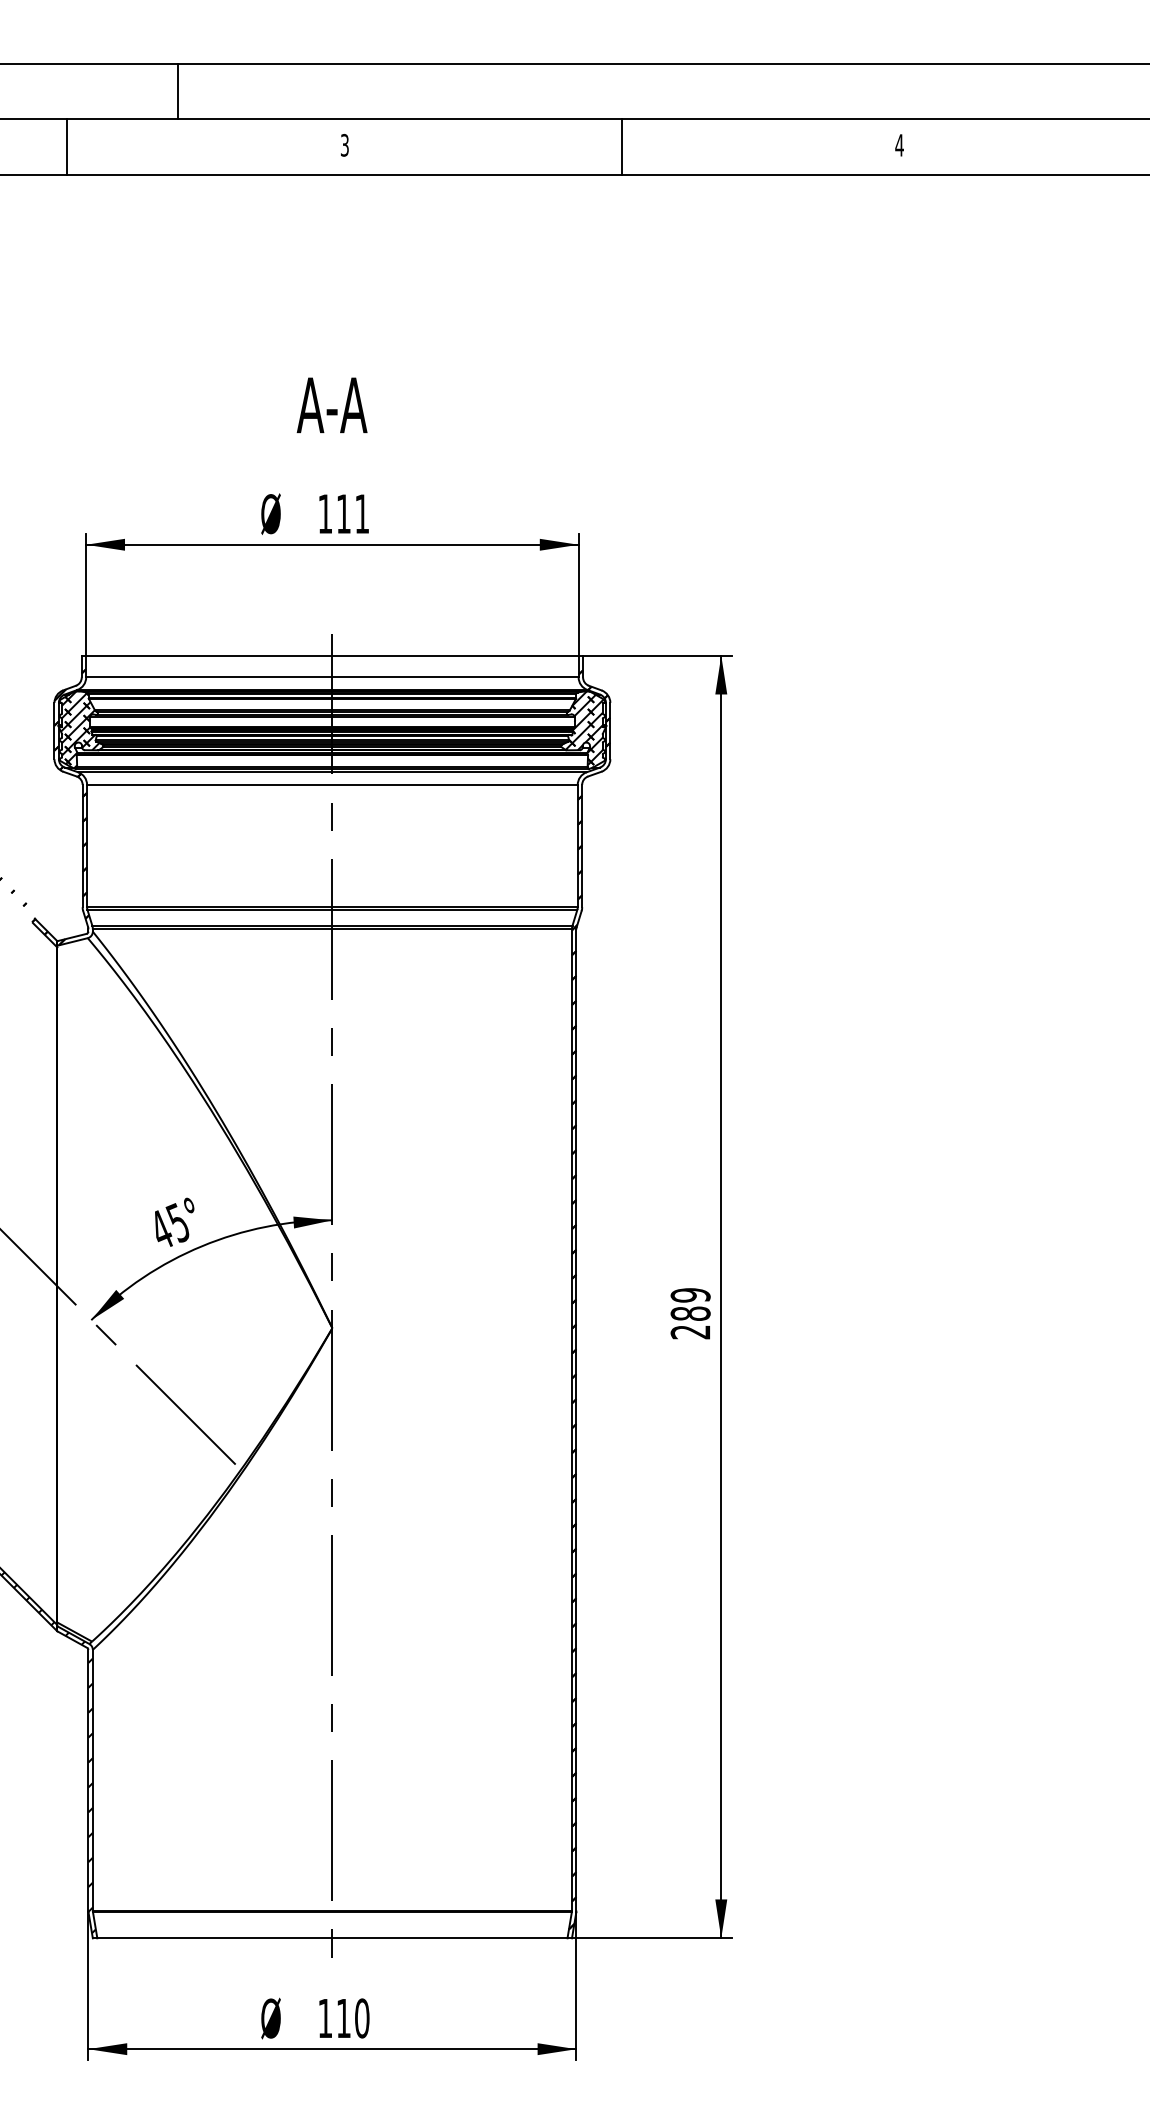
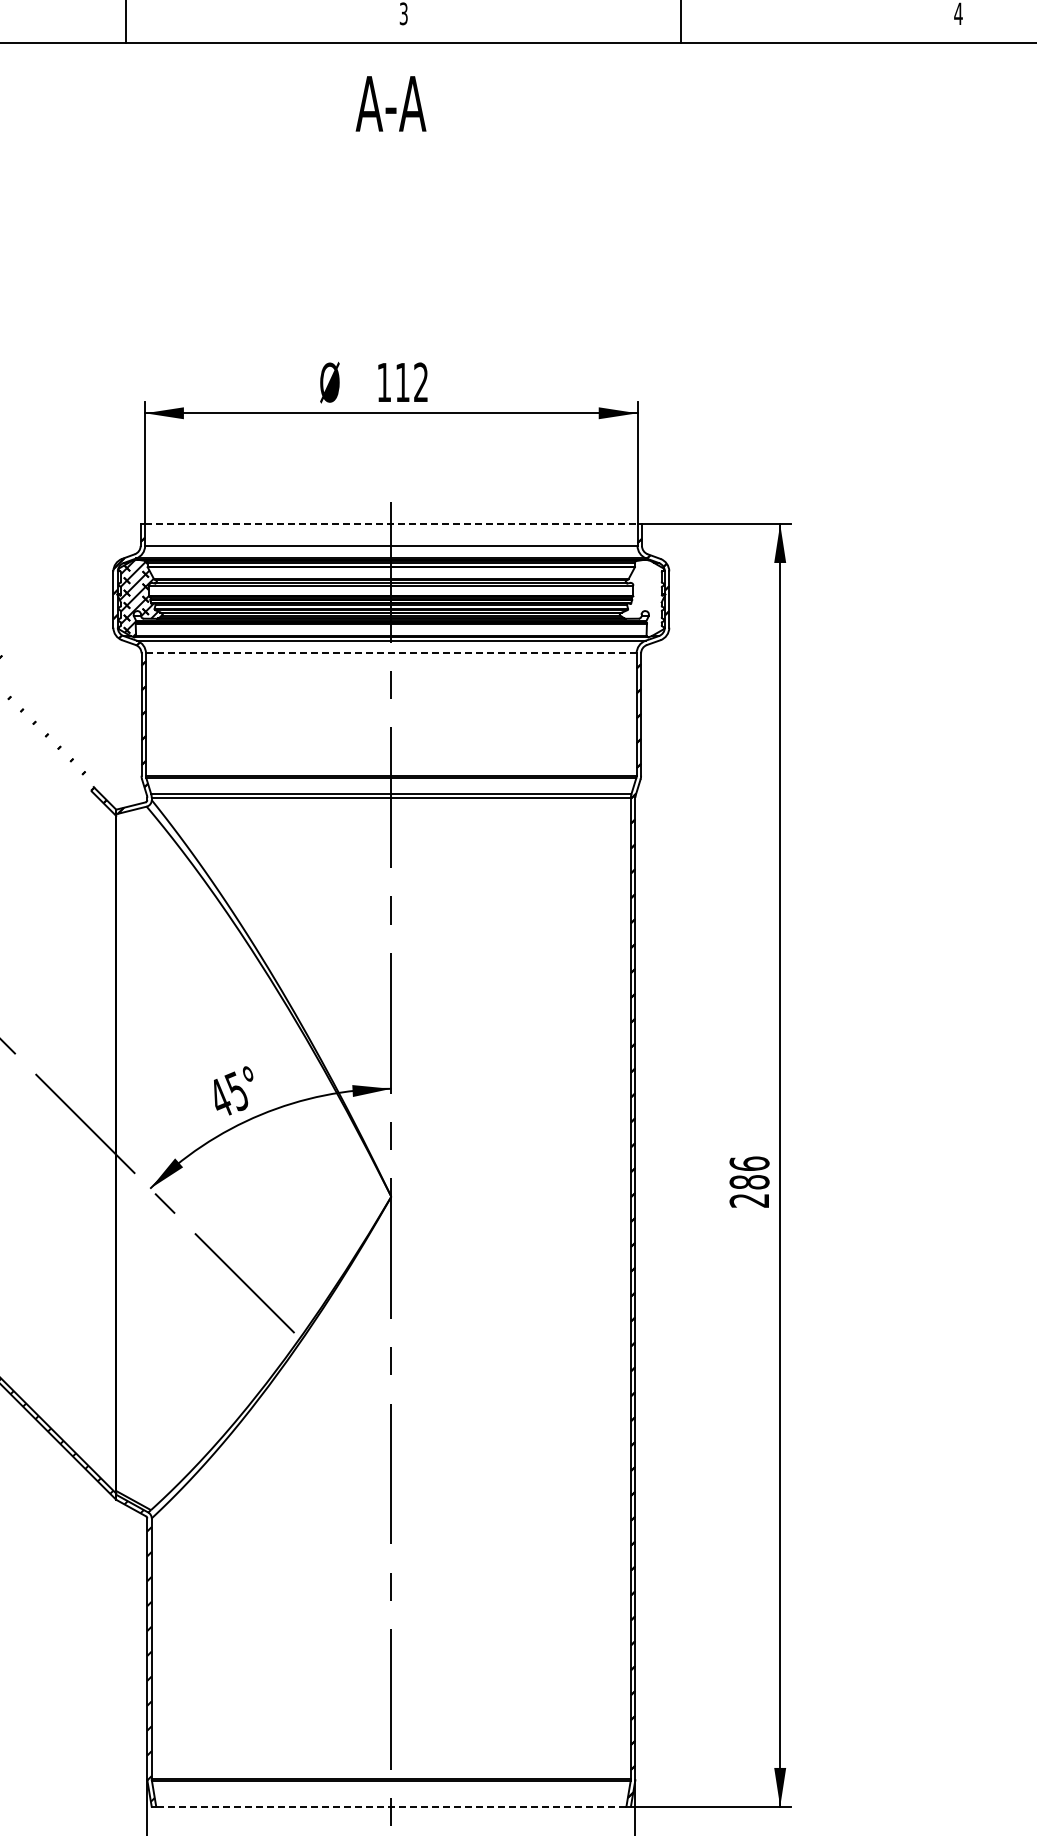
text: (331, 405) -> (390, 104), moved
text: (361, 513) -> (420, 382), 111 -> 112
line: (332, 655) -> (391, 524), solid -> dashed
hatch: (585, 728) -> (644, 597), removed
line: (332, 784) -> (391, 653), solid -> dashed
text: (690, 1295) -> (749, 1164), 289 -> 286
line: (331, 1938) -> (390, 1807), solid -> dashed

